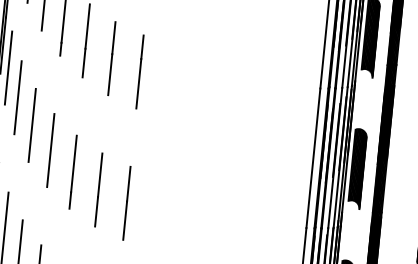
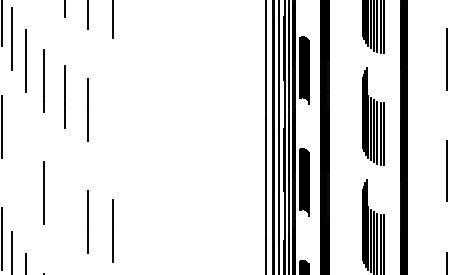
line: (139, 71) -> (112, 118), removed
line: (18, 97) -> (12, 150), removed
line: (32, 125) -> (26, 173), removed
line: (72, 171) -> (64, 208), removed

